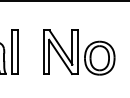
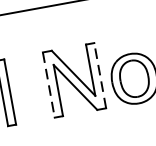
line: (43, 52) -> (48, 85), solid -> dashed
line: (77, 52) -> (99, 76), solid -> dashed

